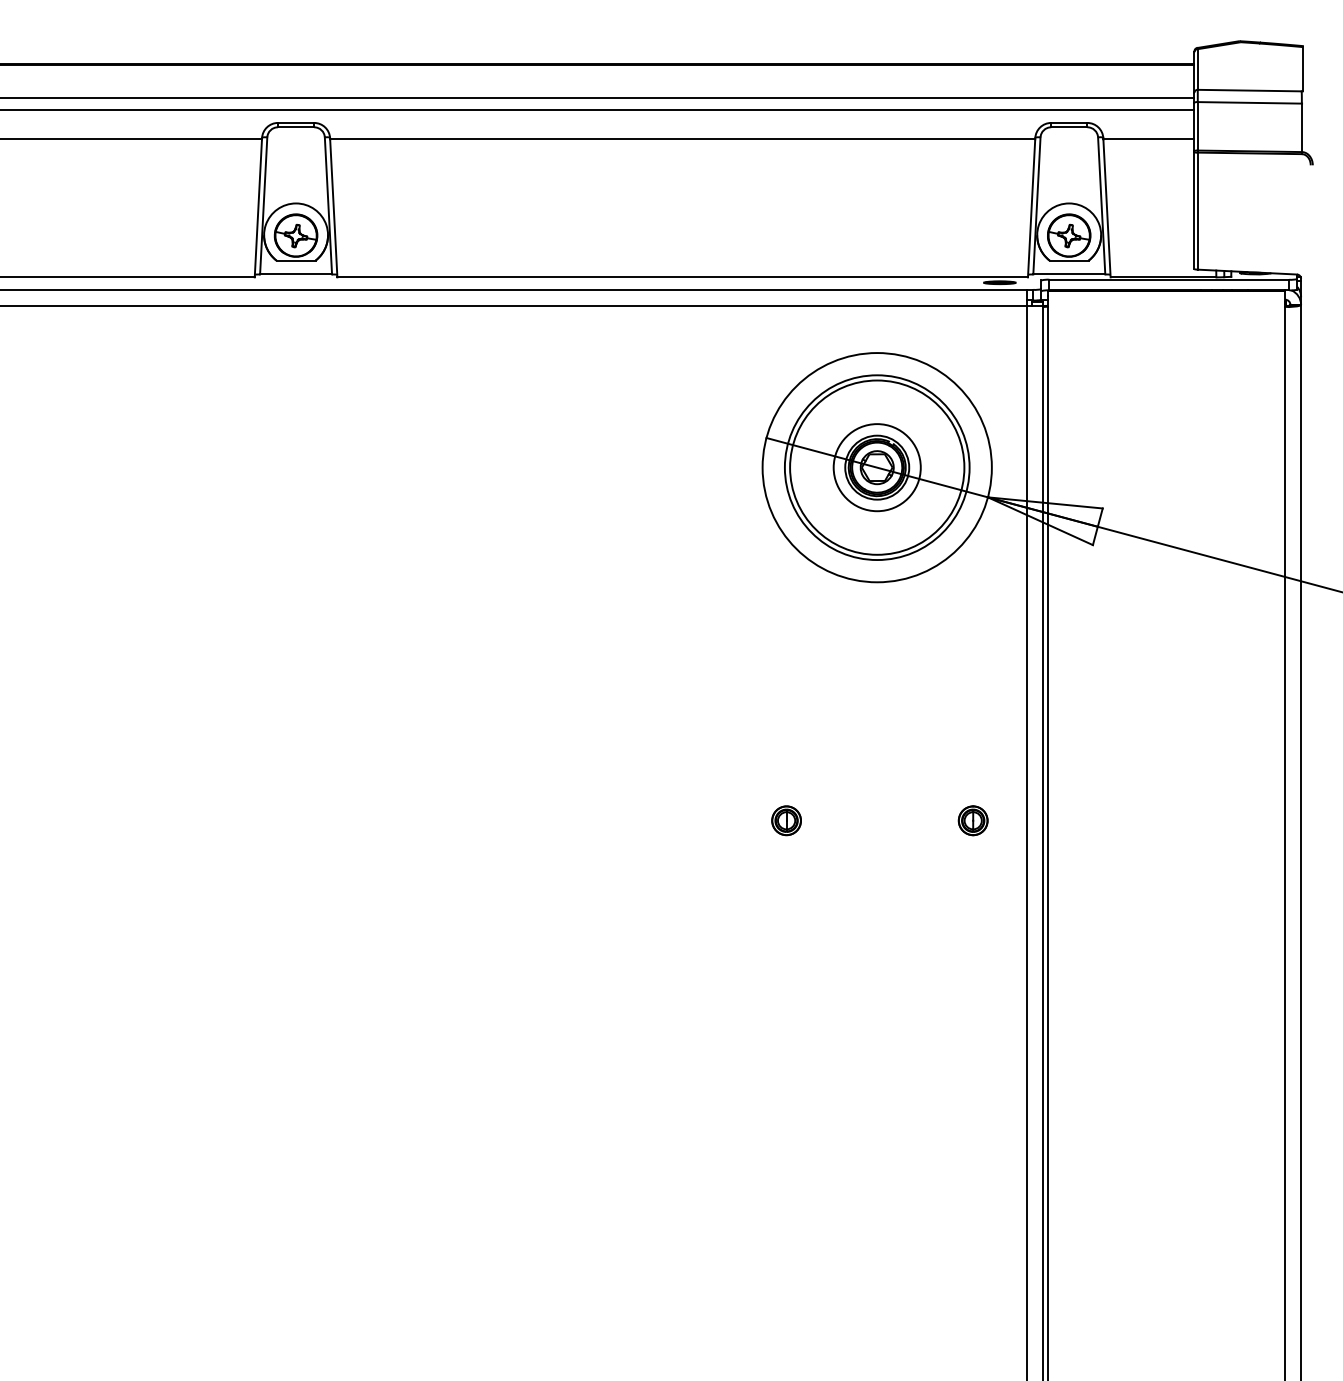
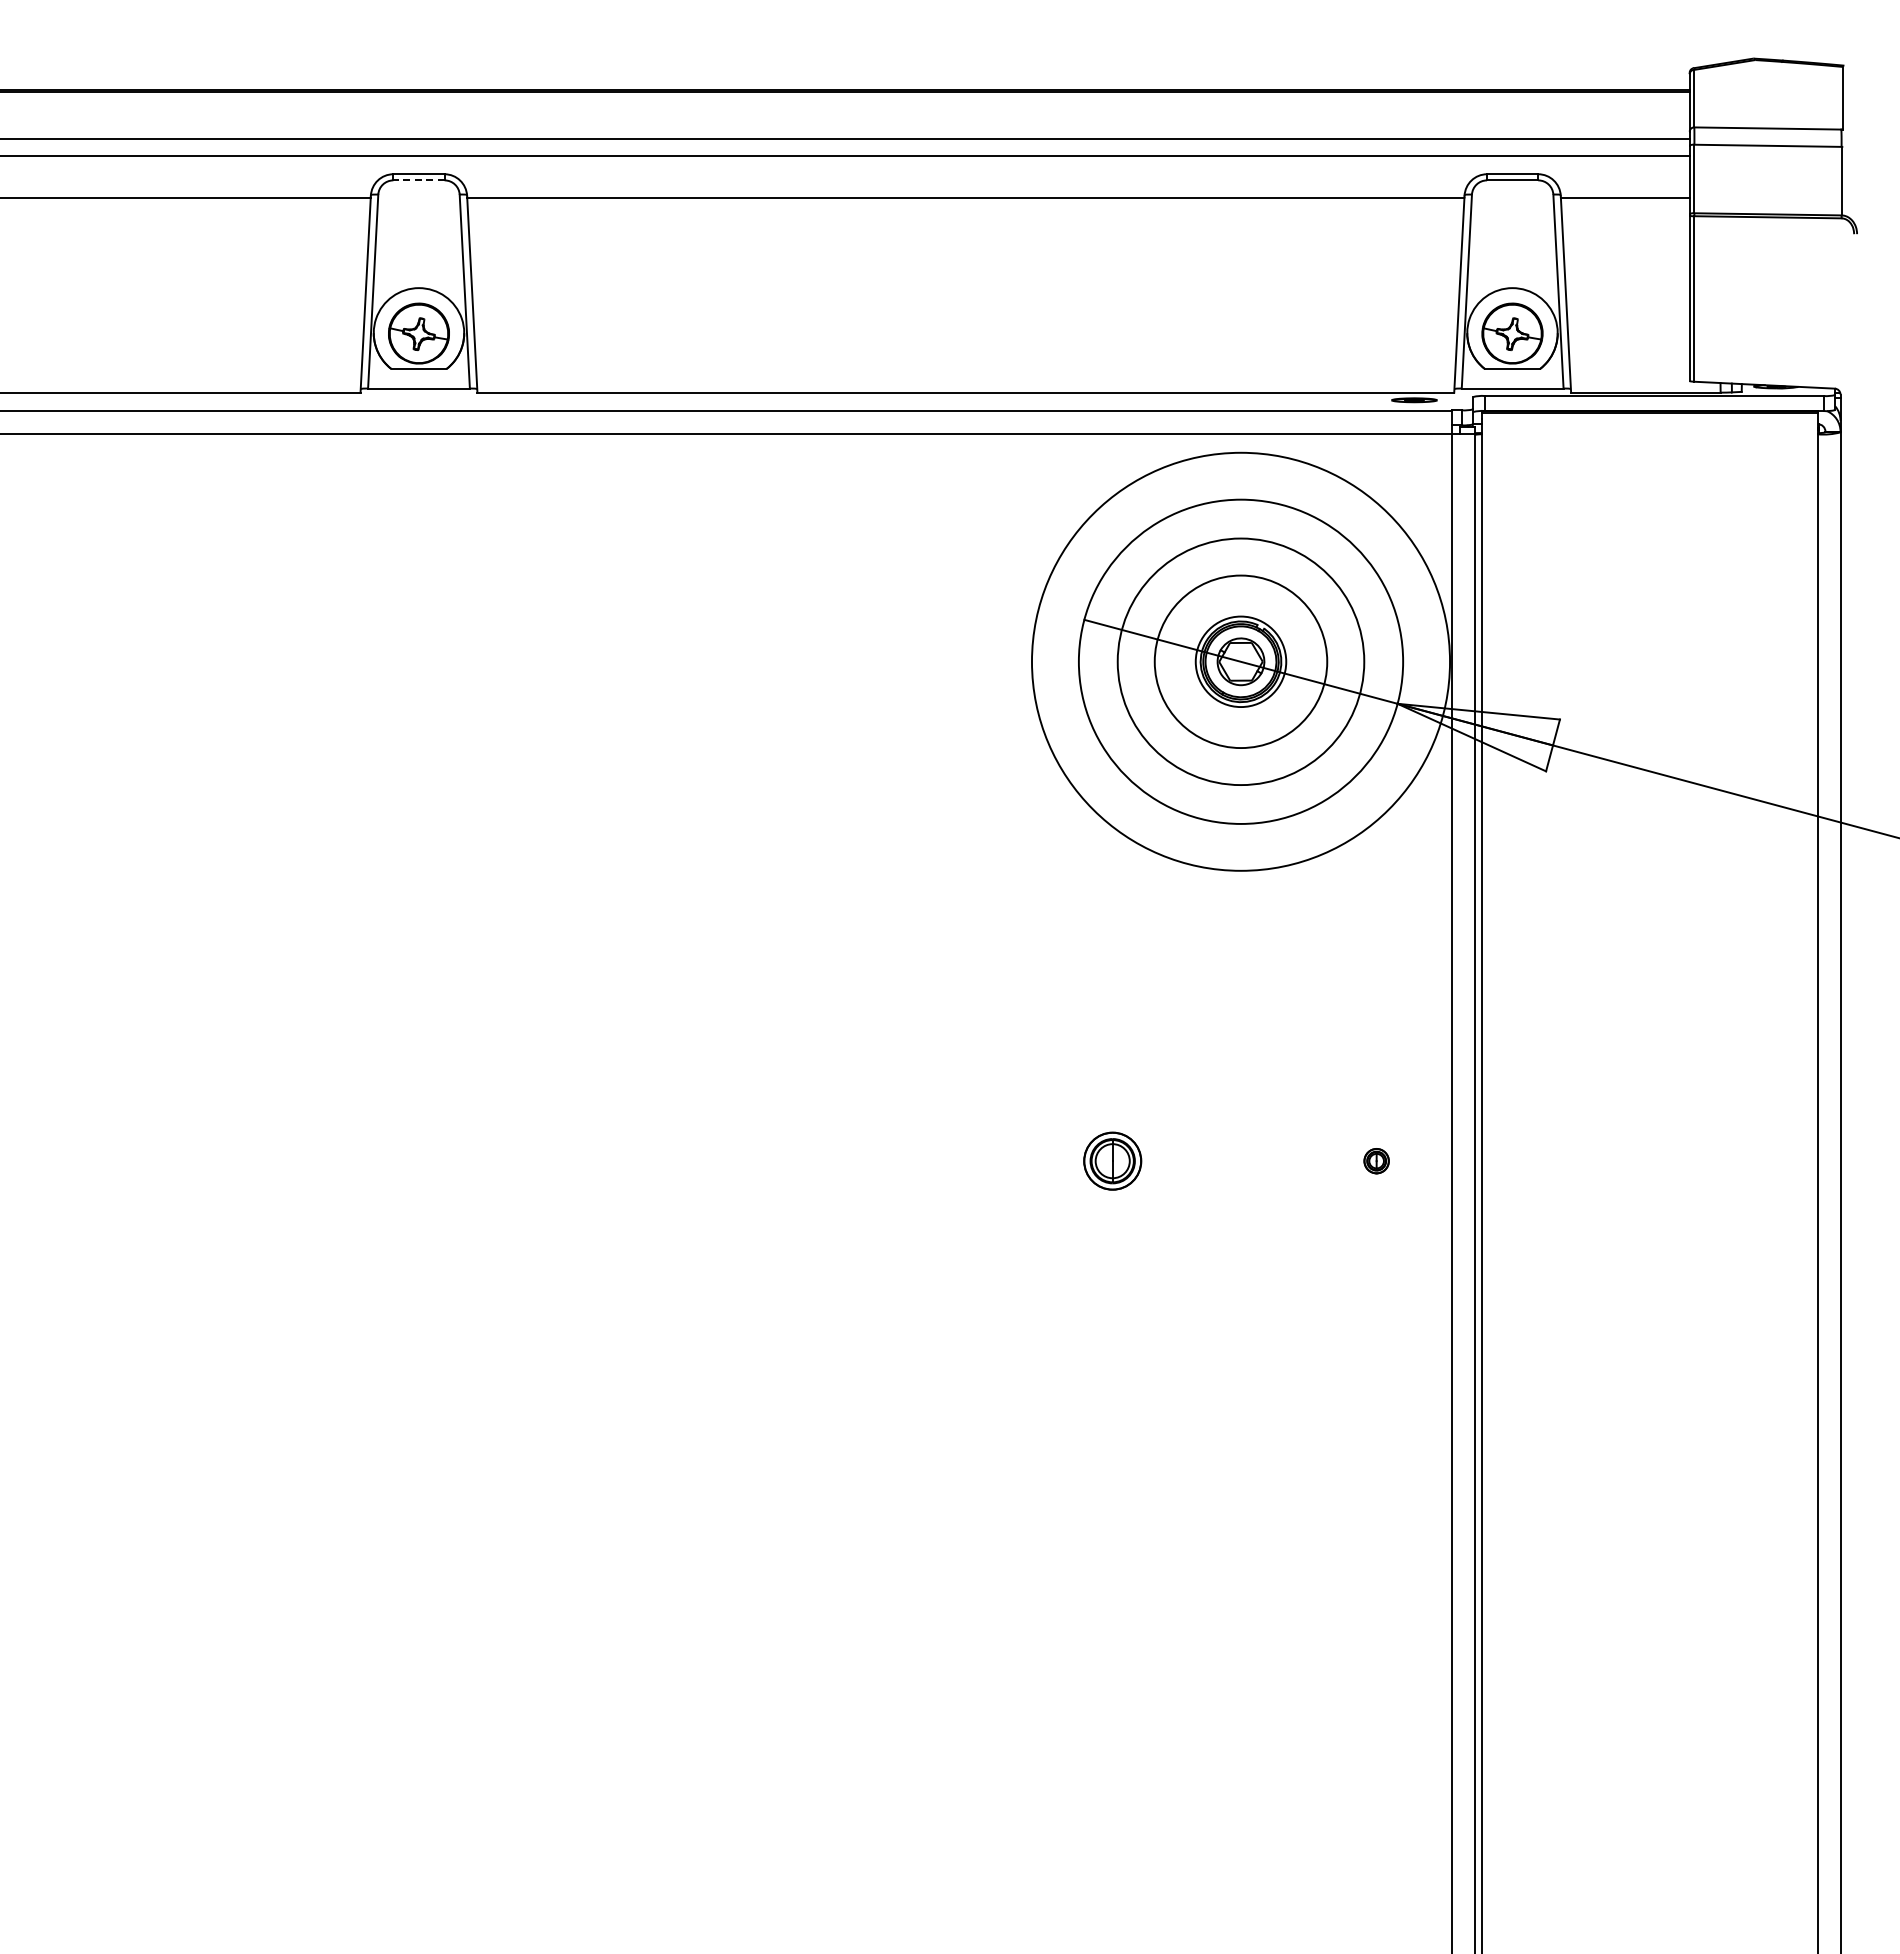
line: (296, 127) -> (419, 180), solid -> dashed
circle: (876, 467) -> (1240, 661), size x1.4
circle: (876, 467) -> (1240, 661), size x1.6
part: (786, 820) -> (1112, 1161), size x1.4
part: (973, 820) -> (1376, 1160), size x0.6

